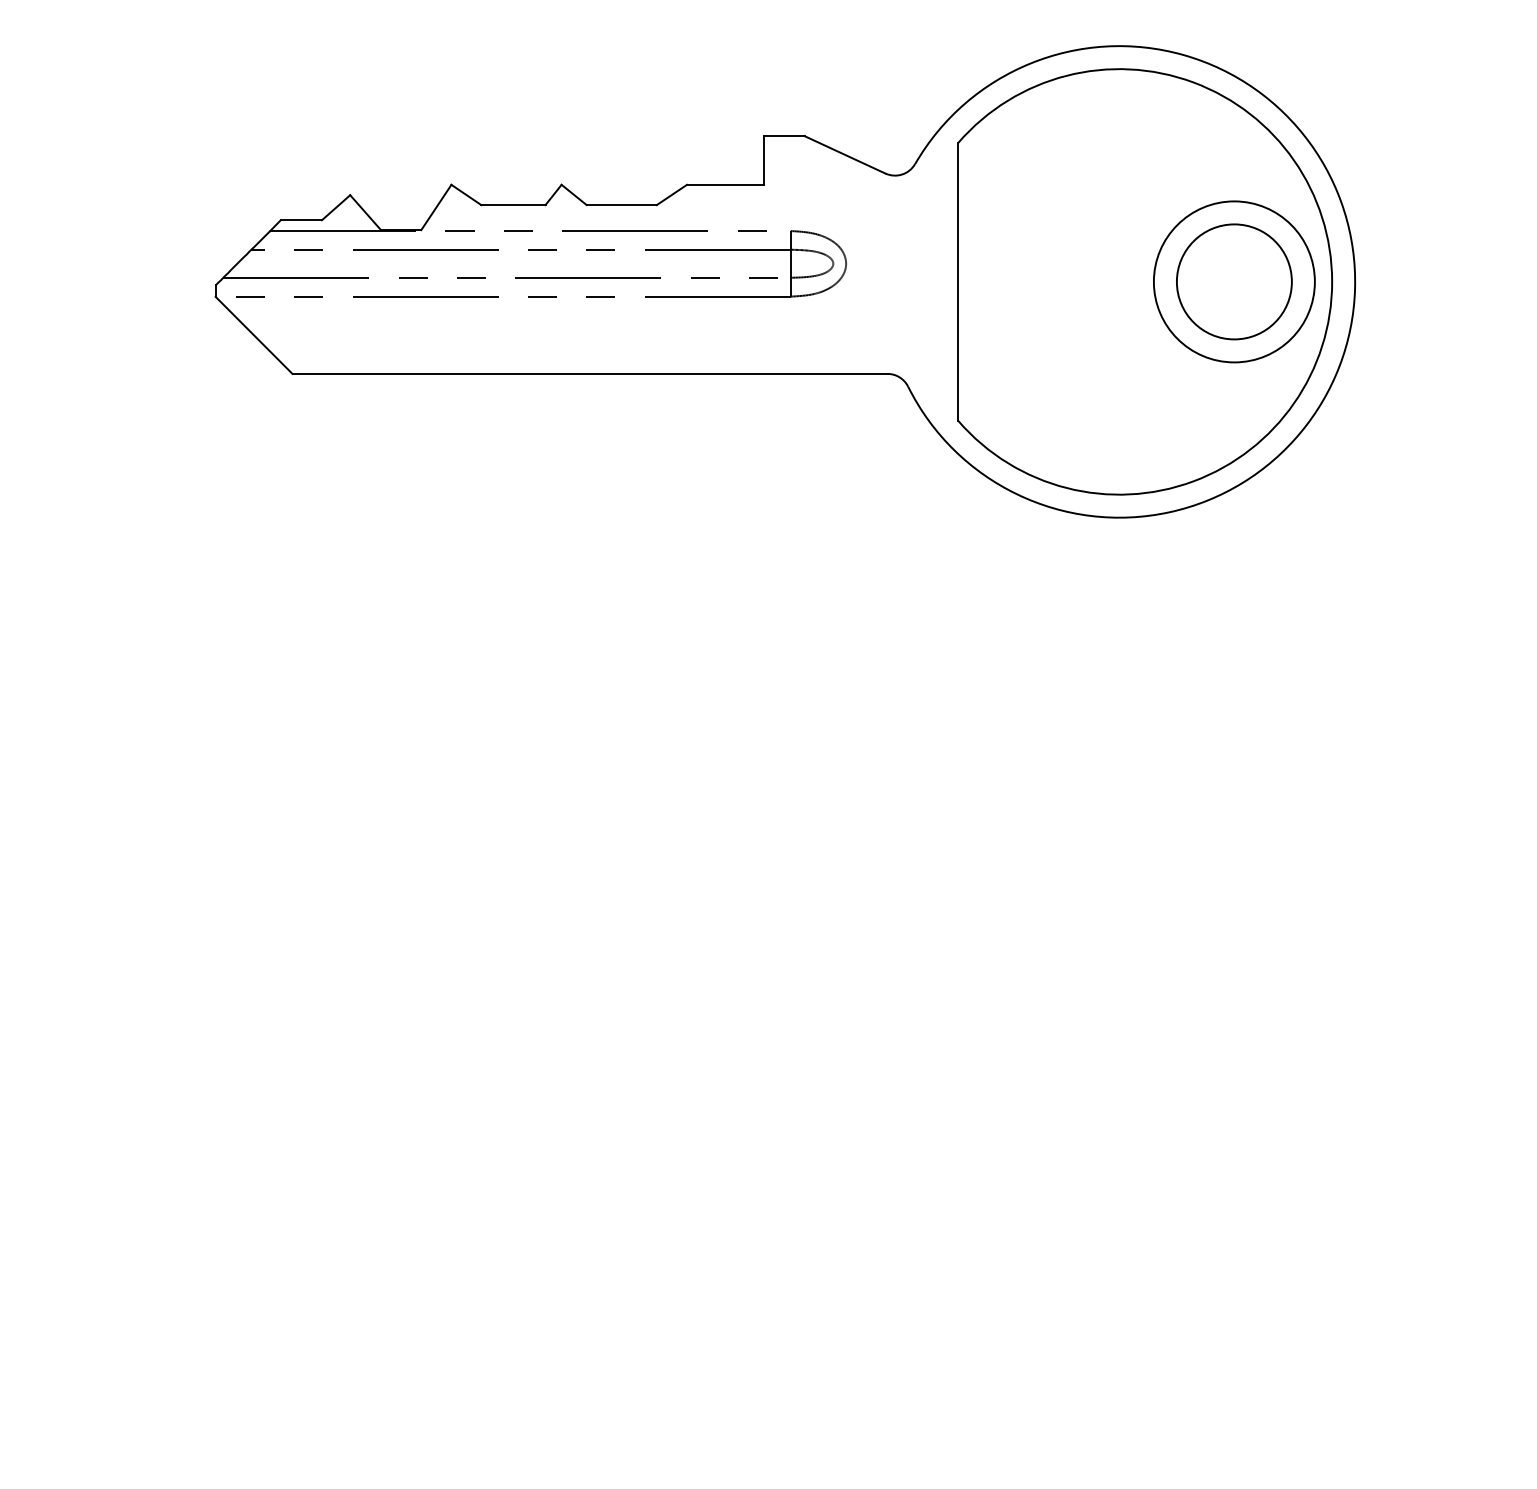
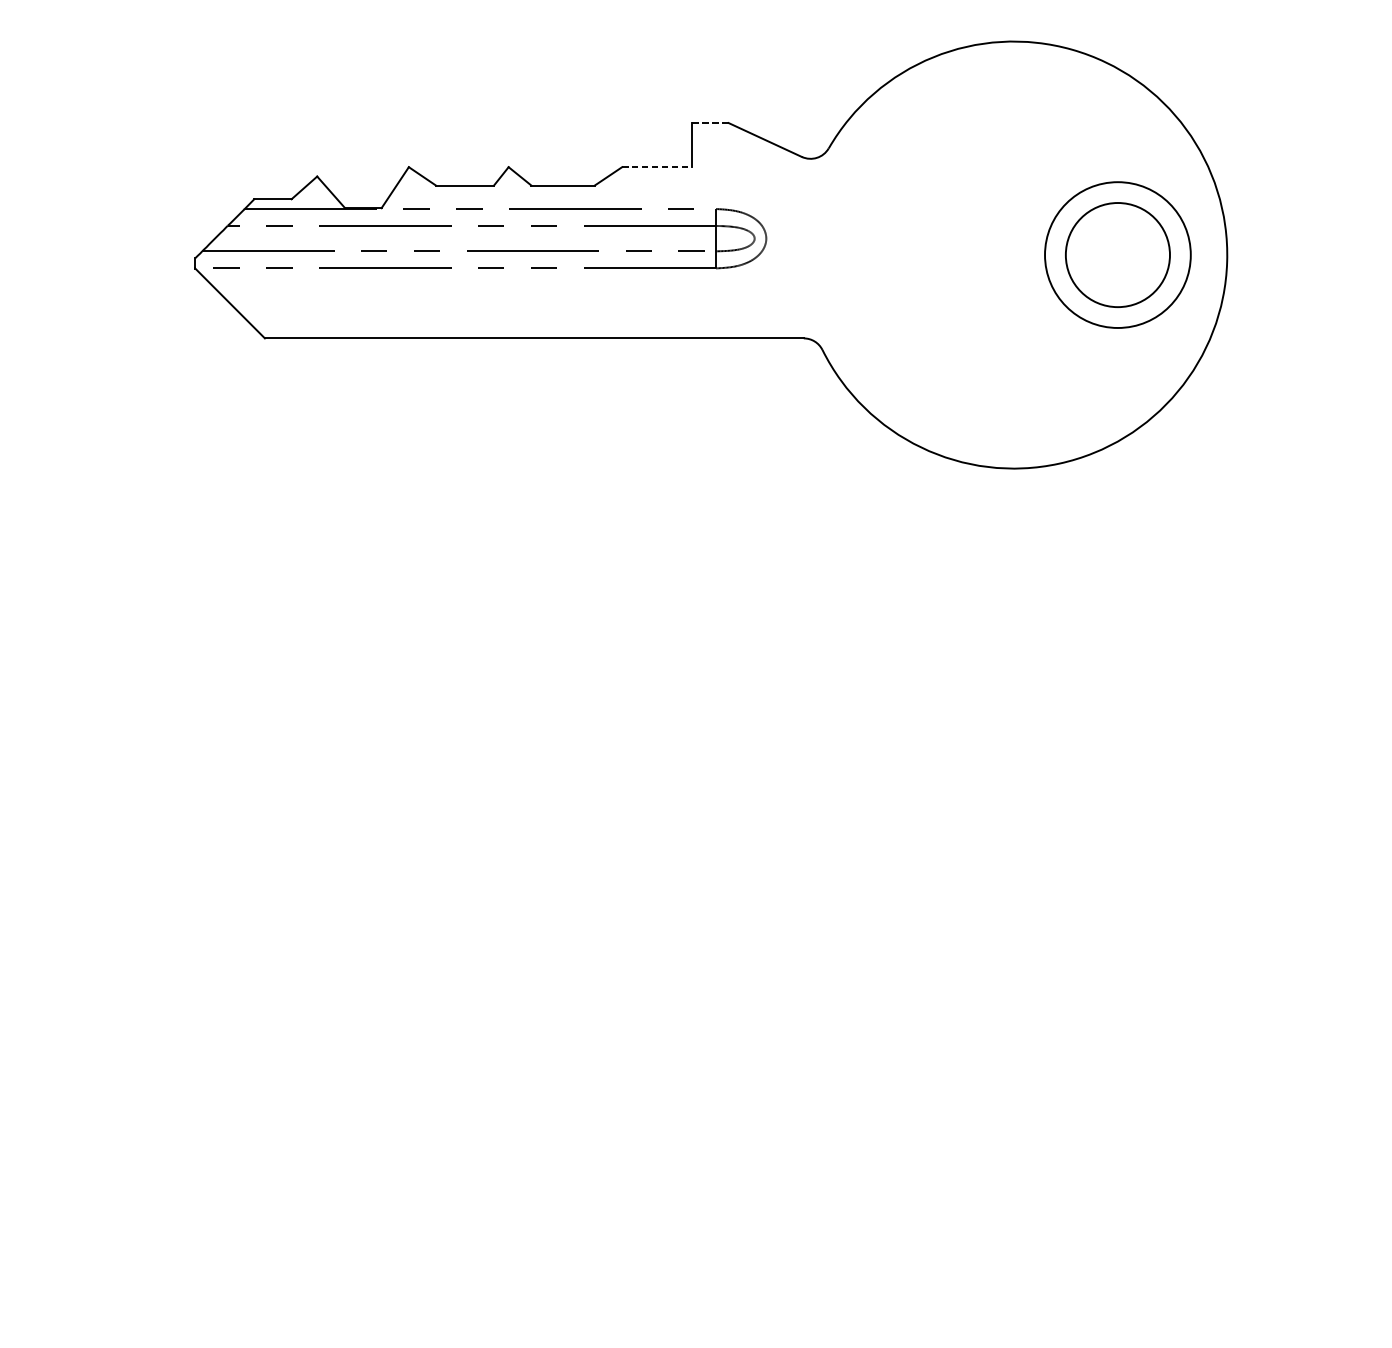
line: (784, 136) -> (710, 123), solid -> dashed
line: (725, 184) -> (657, 166), solid -> dashed
part: (1144, 281) -> (1036, 254), removed

